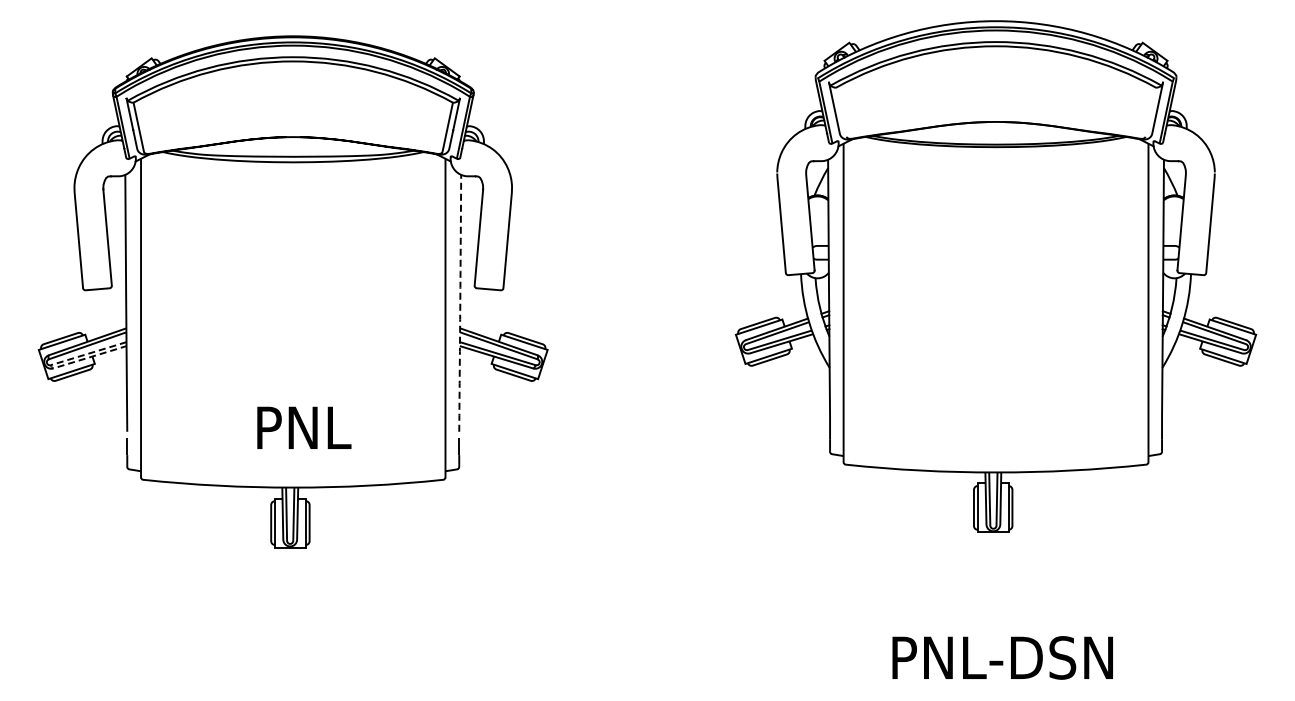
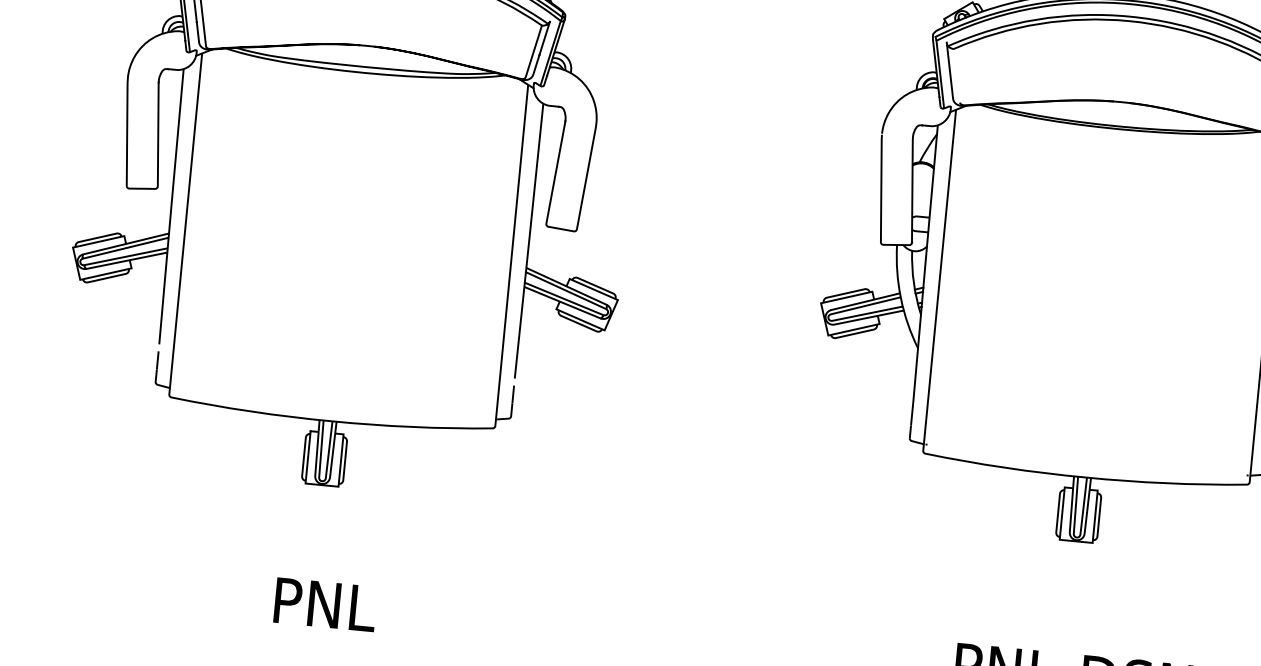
arc: (460, 303) -> (529, 241), dashed -> solid
line: (51, 366) -> (84, 266), dashed -> solid
text: (304, 427) -> (325, 604), moved

